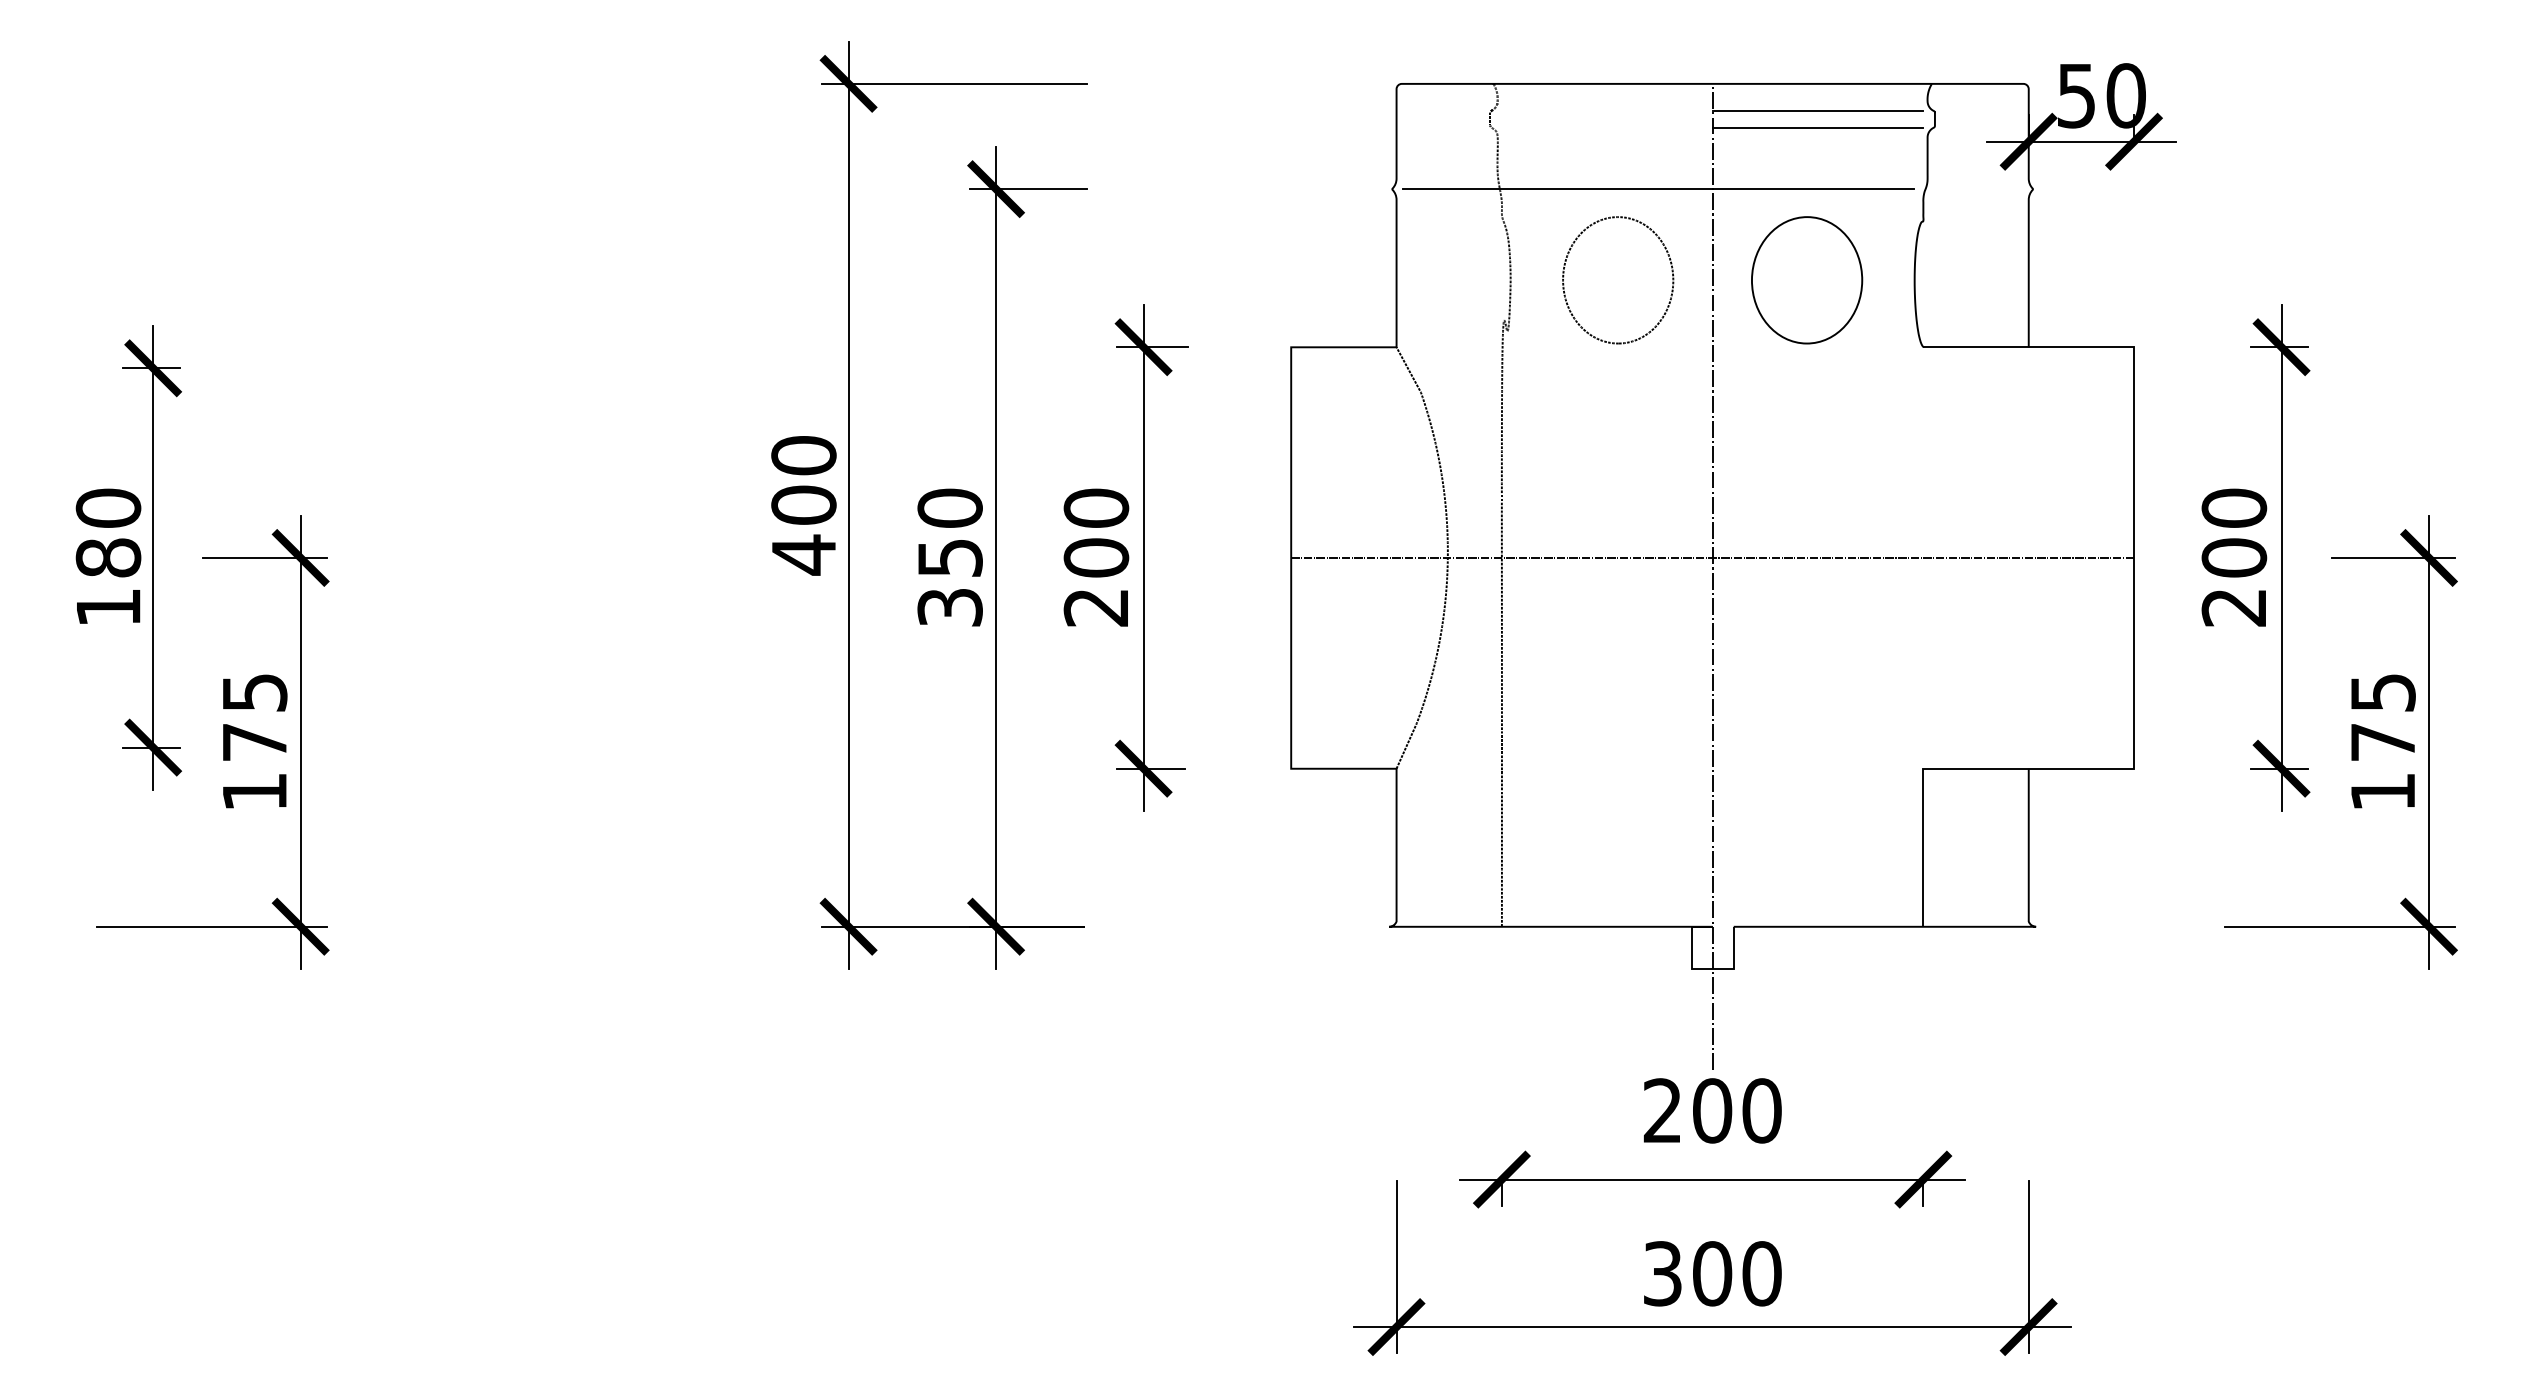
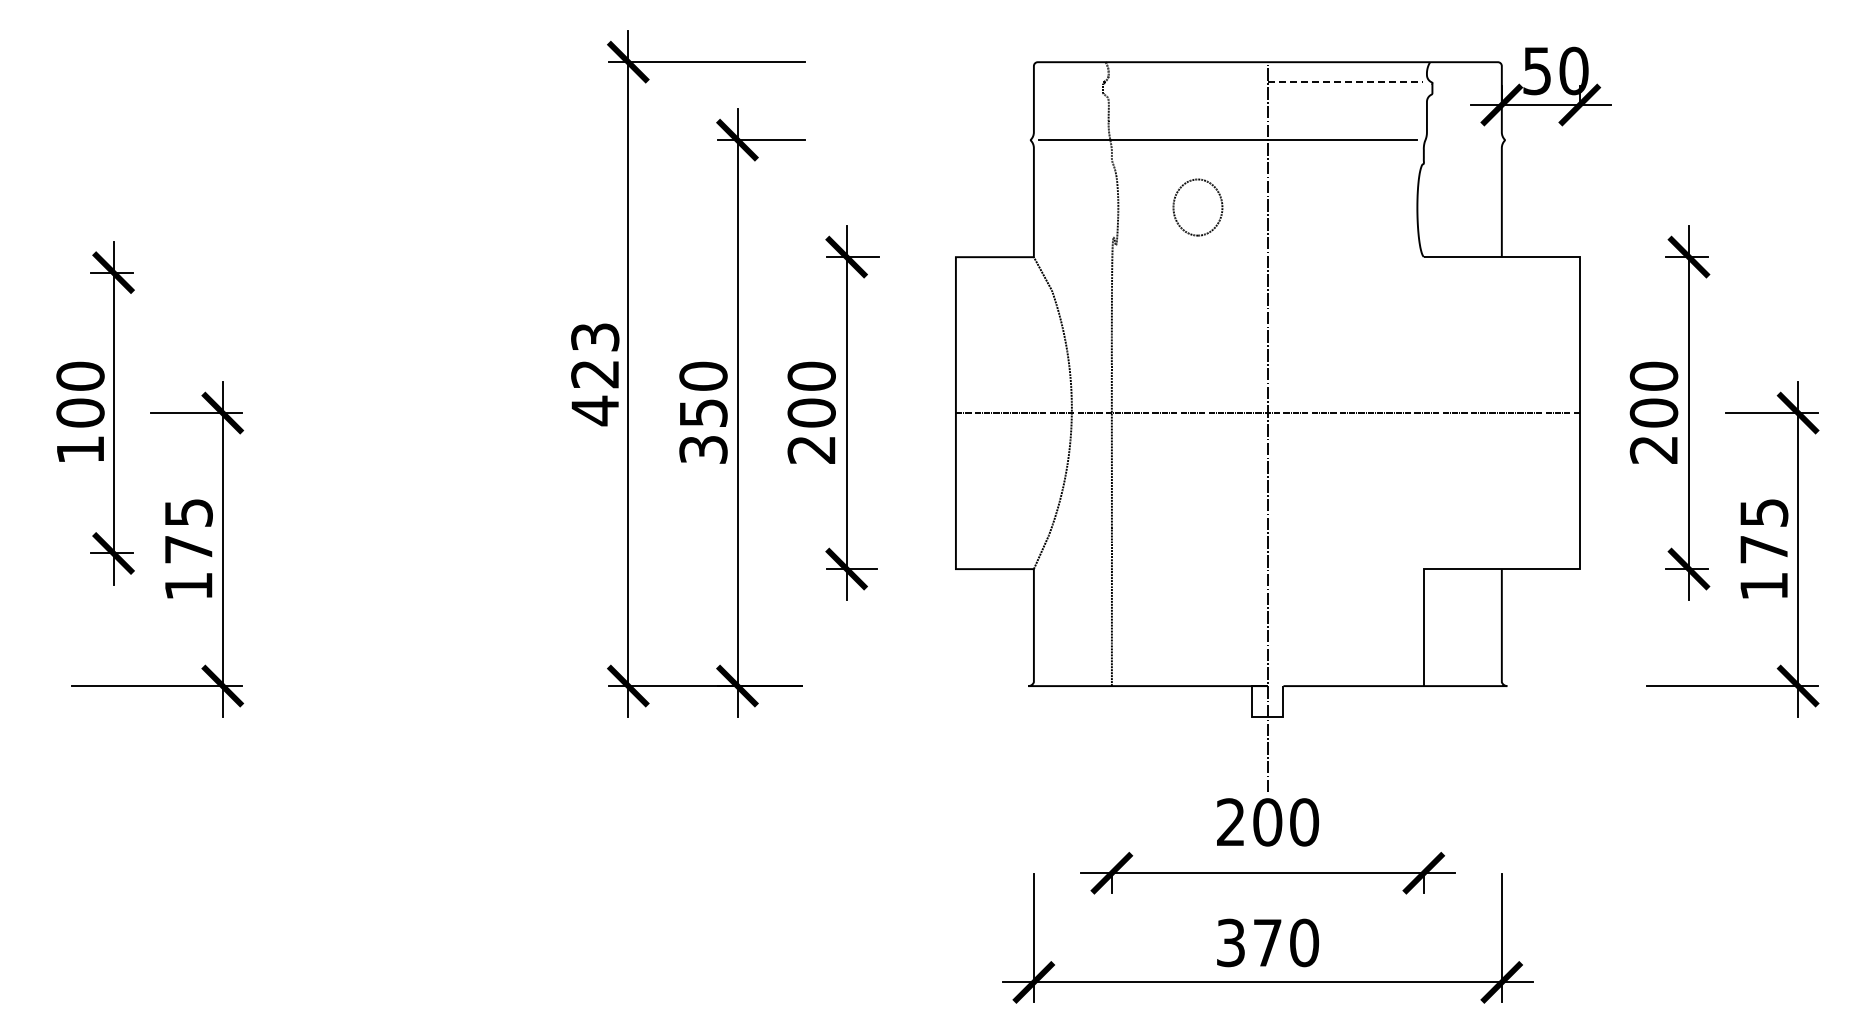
line: (1817, 111) -> (1345, 82), solid -> dashed
line: (1817, 127) -> (1345, 94), removed
part: (1617, 280) -> (1197, 207), size x0.6
part: (1806, 280) -> (1337, 207), removed
text: (804, 480) -> (595, 355), 400 -> 423
text: (108, 557) -> (80, 412), 180 -> 100
text: (1712, 1273) -> (1267, 942), 300 -> 370

